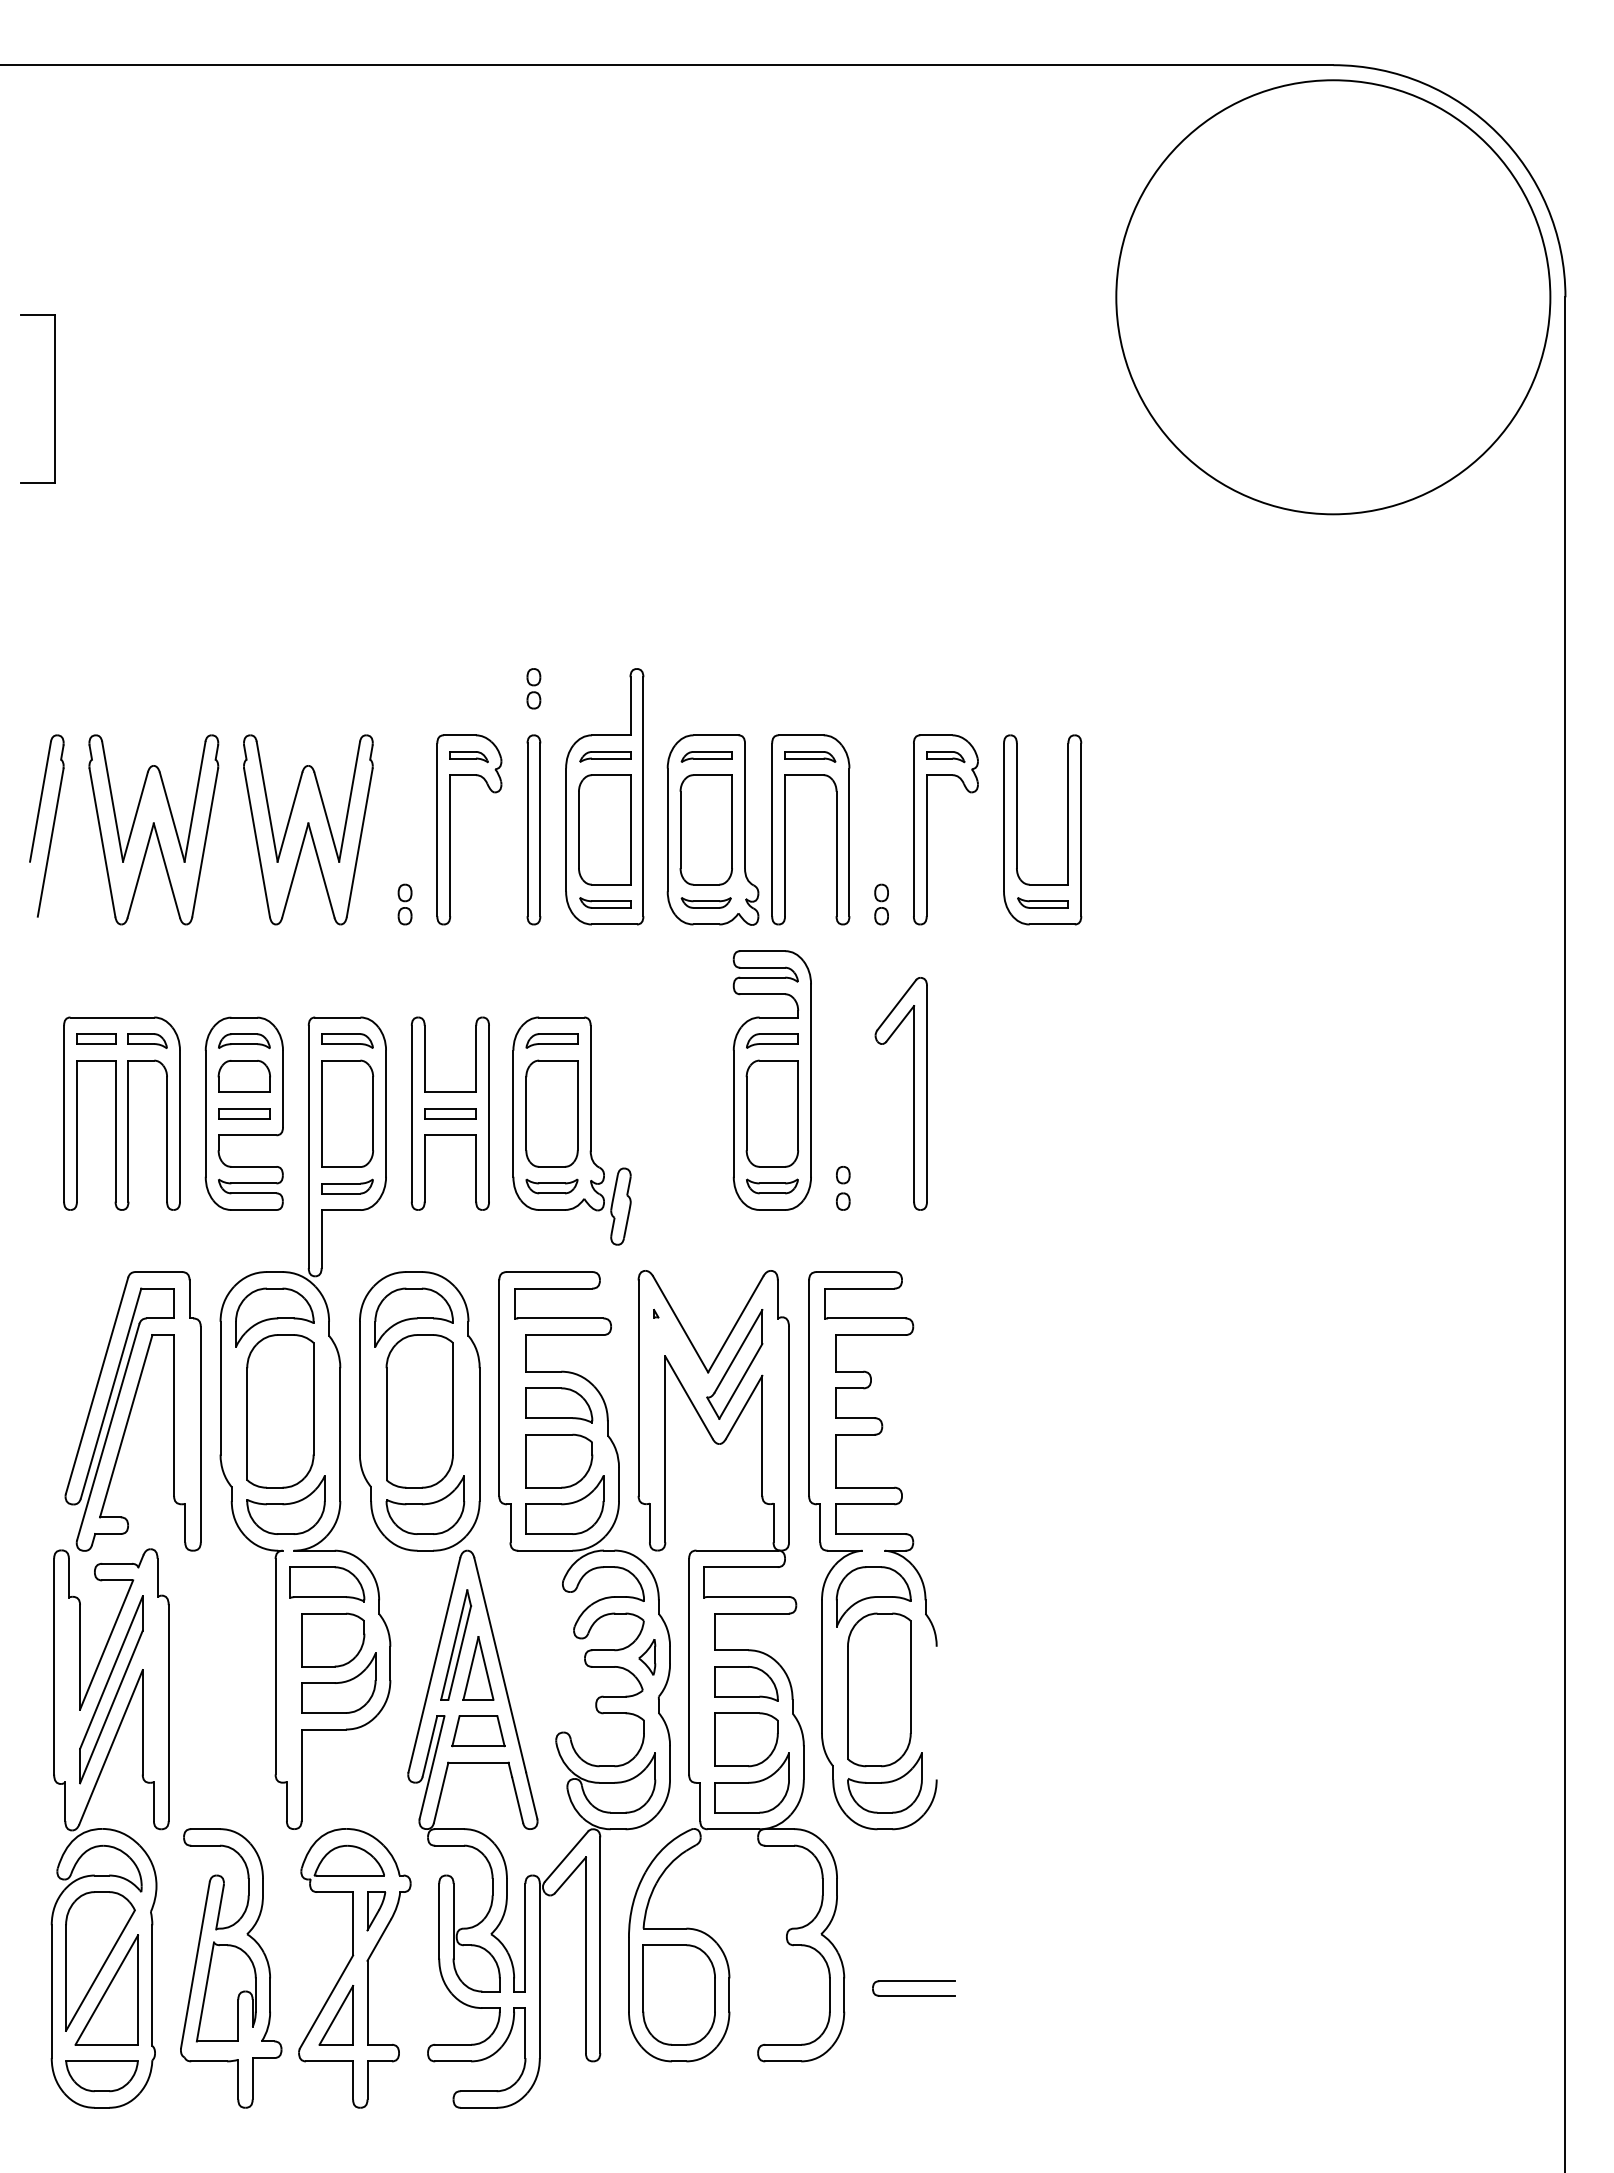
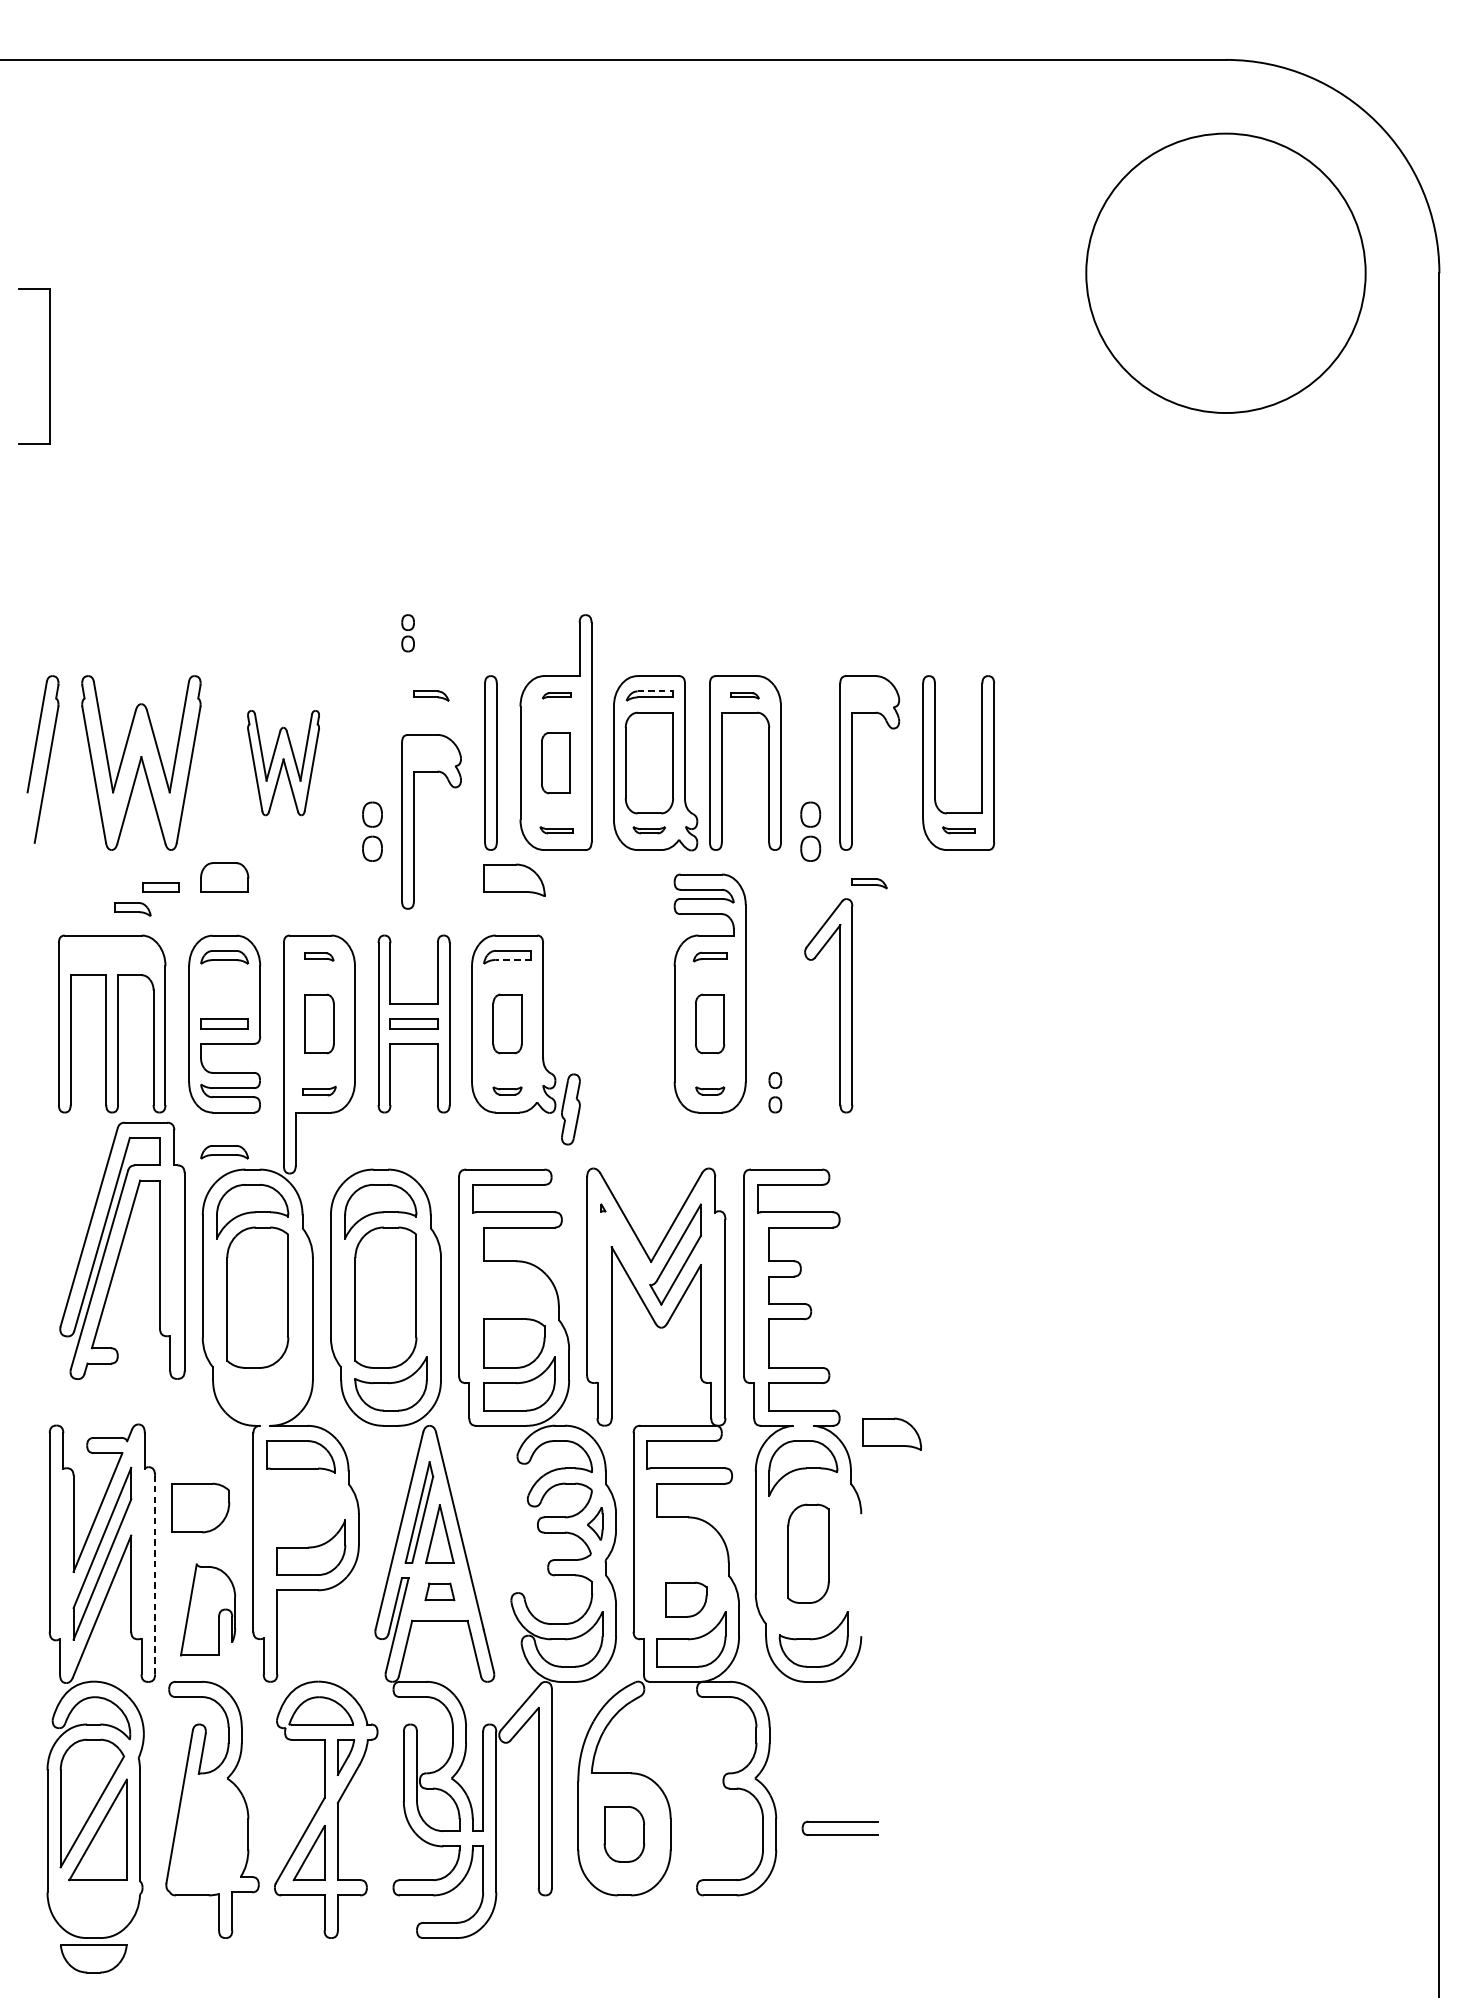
circle: (1333, 297) -> (1226, 273), size x0.7
part: (533, 688) -> (407, 633), moved
line: (713, 751) -> (656, 690), solid -> dashed
part: (605, 756) -> (556, 695), size x0.6
part: (810, 756) -> (745, 695), size x0.6
part: (945, 757) -> (869, 884), moved
part: (308, 829) -> (283, 762), size x0.6
part: (450, 829) -> (414, 821), moved
part: (604, 829) -> (555, 762), size x0.6
part: (605, 902) -> (556, 829), size x0.7
part: (705, 902) -> (648, 829), size x0.7
part: (1042, 902) -> (958, 829), size x0.7
part: (404, 904) -> (371, 831), size x1.6
part: (881, 904) -> (810, 831), size x1.6
part: (96, 1038) -> (161, 886), moved
part: (147, 1040) -> (132, 908), moved
part: (347, 1040) -> (319, 956), size x0.6
part: (772, 1040) -> (710, 956), size x0.7
line: (558, 1044) -> (513, 960), solid -> dashed
part: (243, 1076) -> (223, 877), moved
part: (347, 1113) -> (319, 1023), size x0.6
part: (551, 1113) -> (507, 1023), size x0.6
part: (771, 1113) -> (709, 1023), size x0.6
part: (347, 1186) -> (319, 1090), size x0.7
part: (551, 1186) -> (507, 1090), size x0.6
part: (772, 1186) -> (710, 1090), size x0.6
part: (244, 1253) -> (224, 1152), added
part: (559, 1405) -> (514, 880), moved
part: (132, 1411) -> (121, 1250), moved
part: (285, 1504) -> (262, 1383), removed
part: (333, 1639) -> (200, 1507), moved
part: (746, 1683) -> (892, 1433), moved
part: (879, 1689) -> (808, 1553), size x0.7
line: (168, 1713) -> (154, 1575), solid -> dashed
part: (478, 1731) -> (439, 1592), size x0.6
part: (746, 1739) -> (686, 1599), size x0.7
part: (226, 1991) -> (208, 1609), moved
part: (678, 1994) -> (623, 1833), size x0.6
part: (101, 2076) -> (93, 1958), moved

